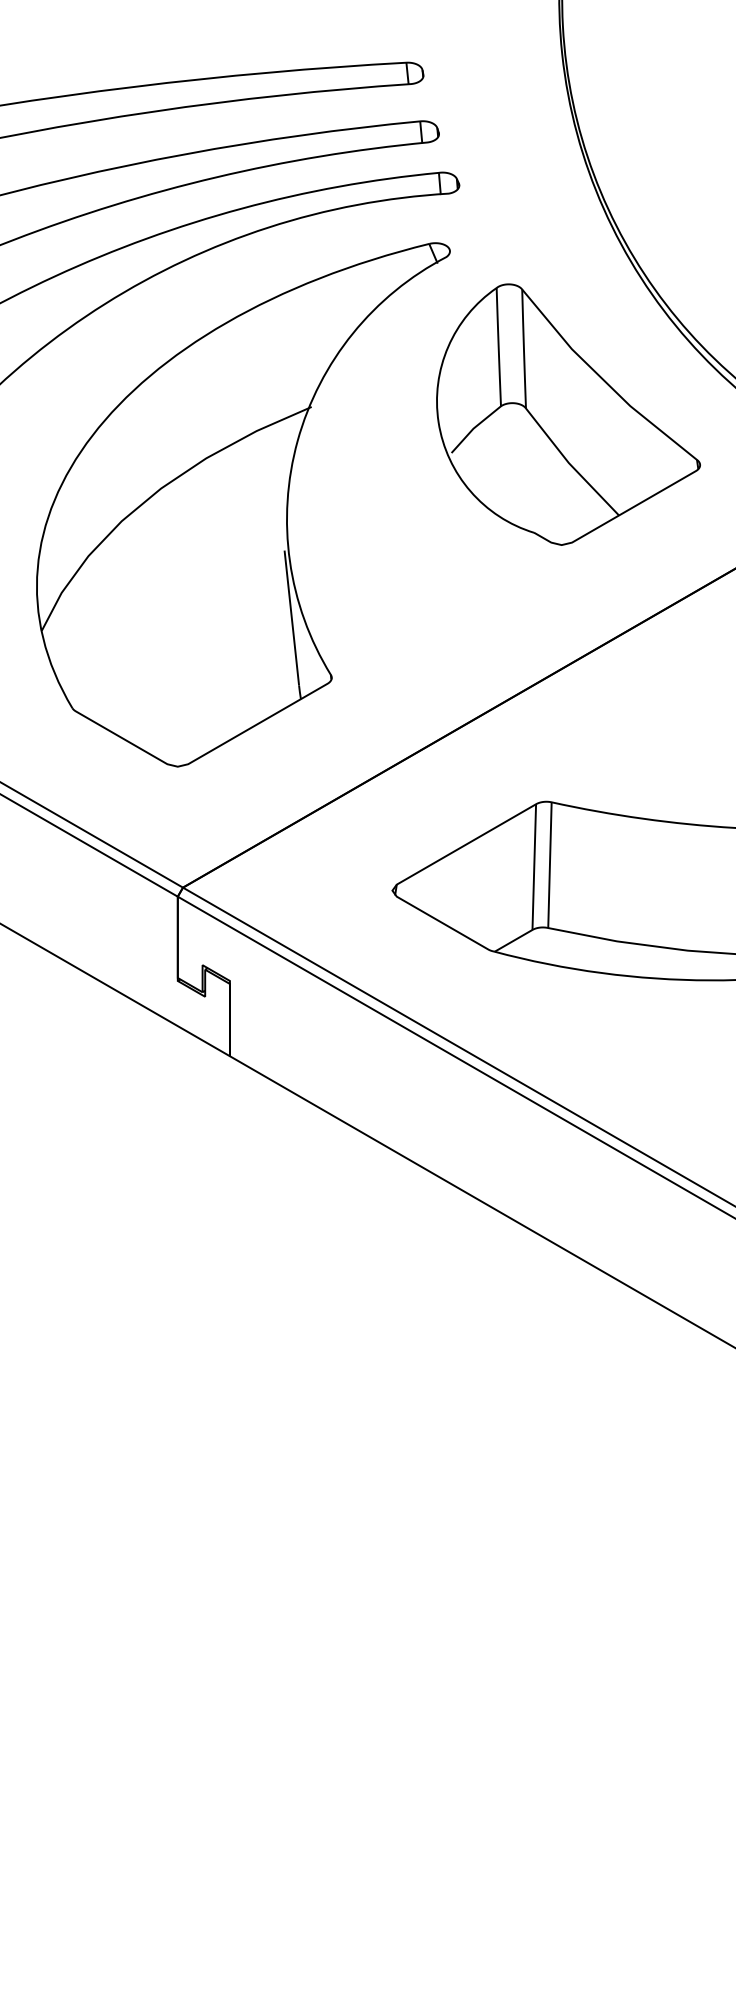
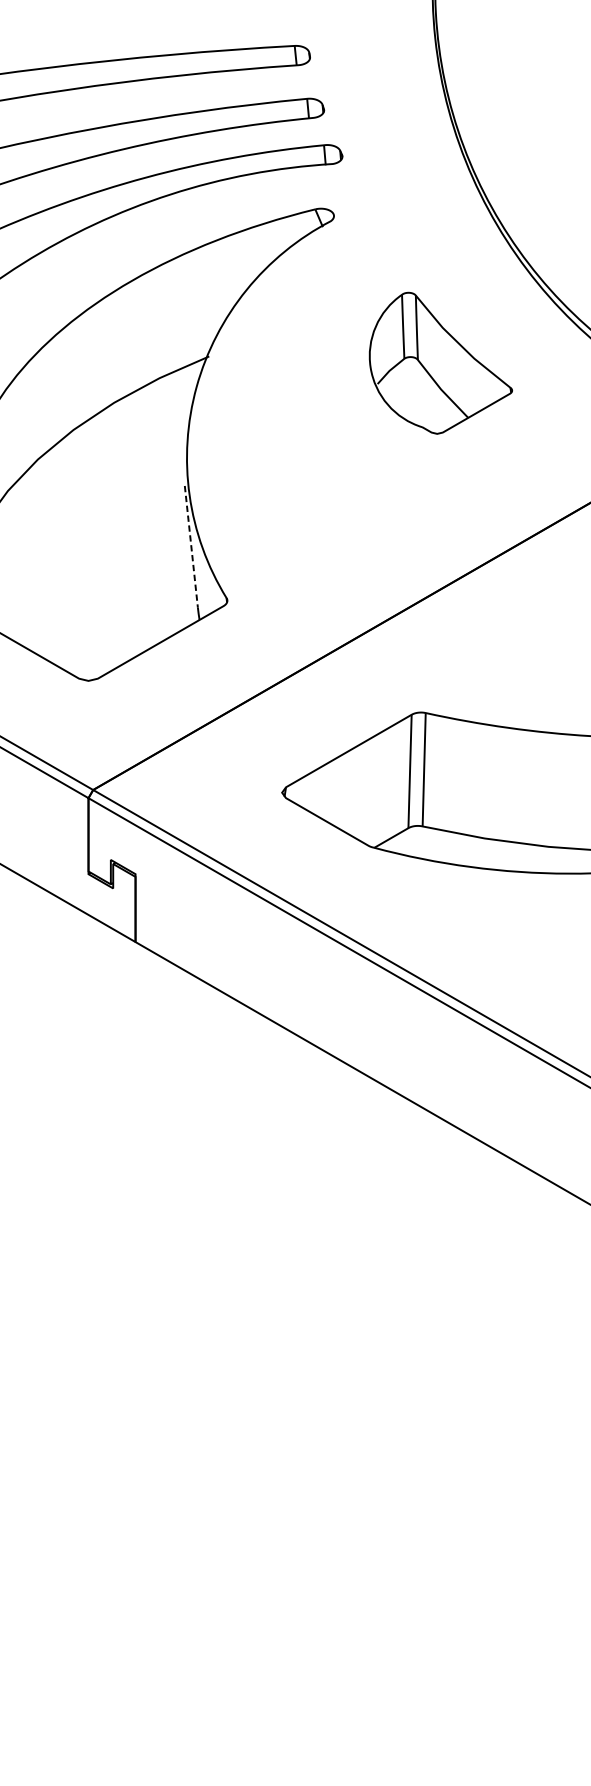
part: (568, 414) -> (440, 363), size x0.6
line: (291, 618) -> (191, 547), solid -> dashed

